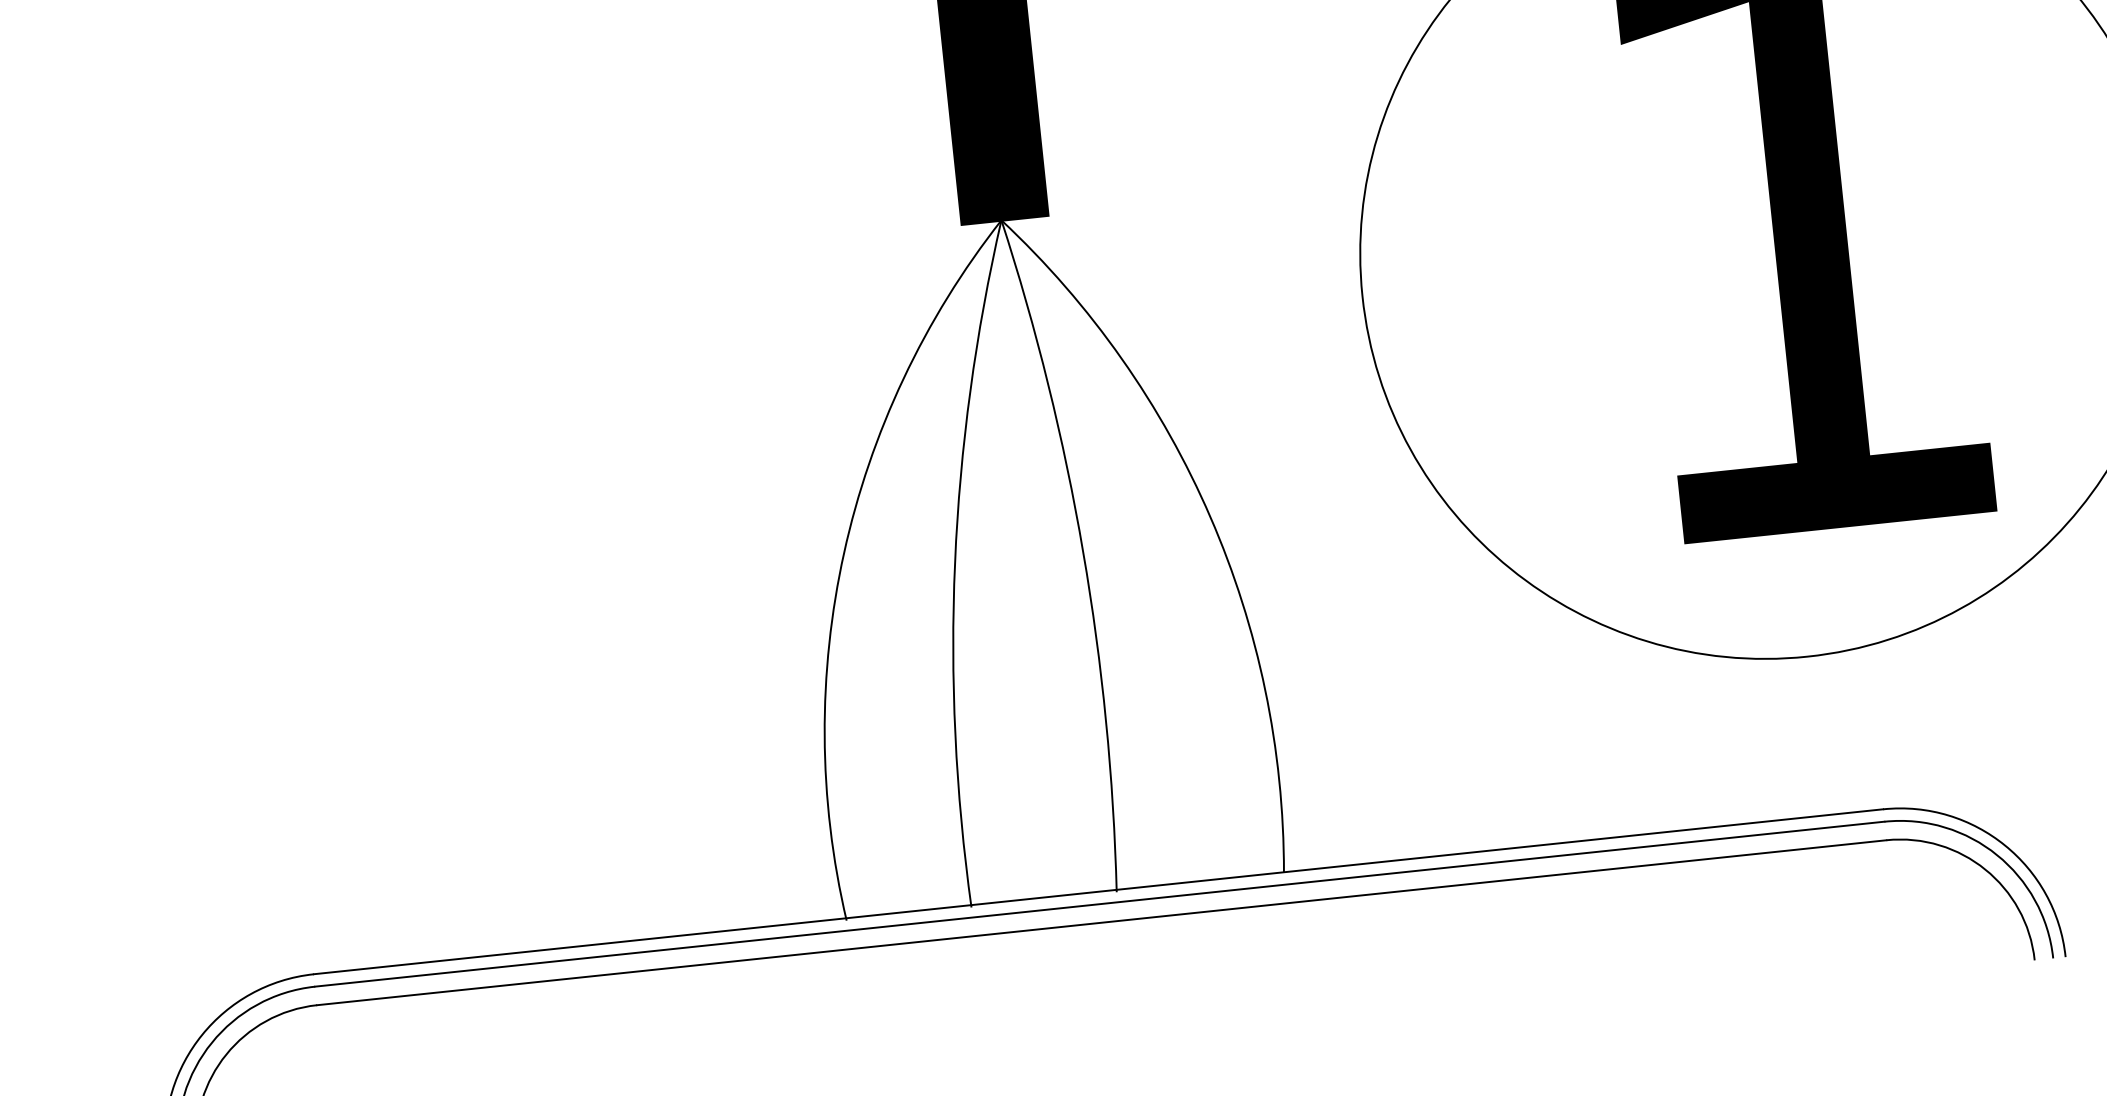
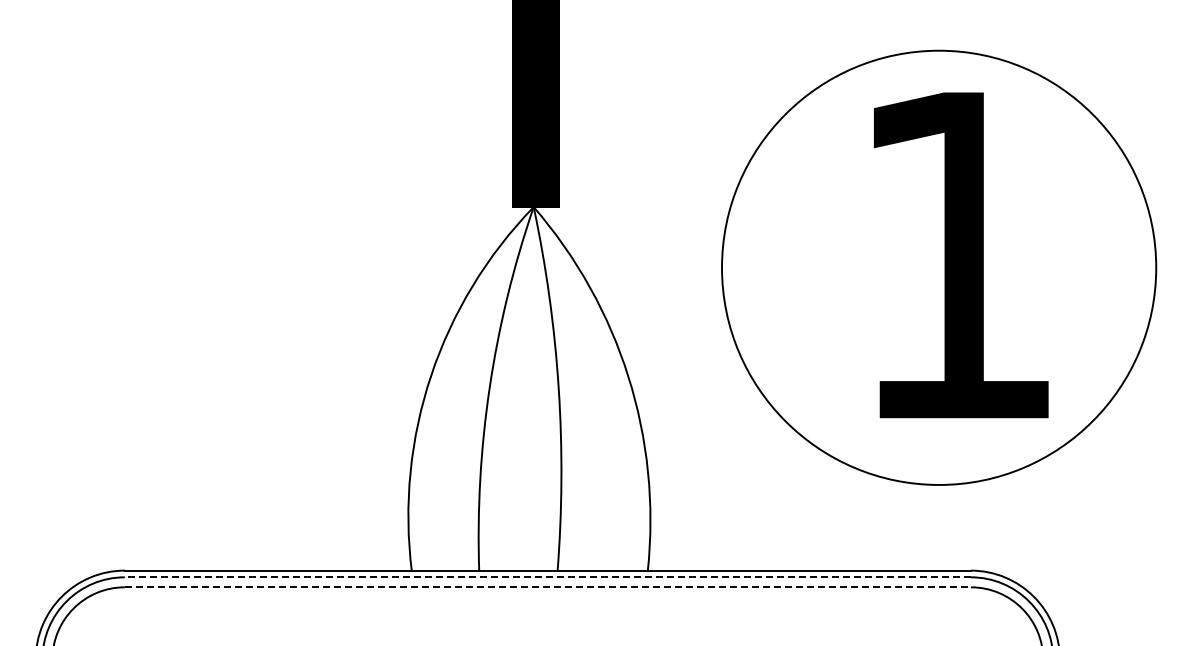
line: (1099, 904) -> (547, 577), solid -> dashed
line: (1102, 922) -> (548, 587), solid -> dashed

